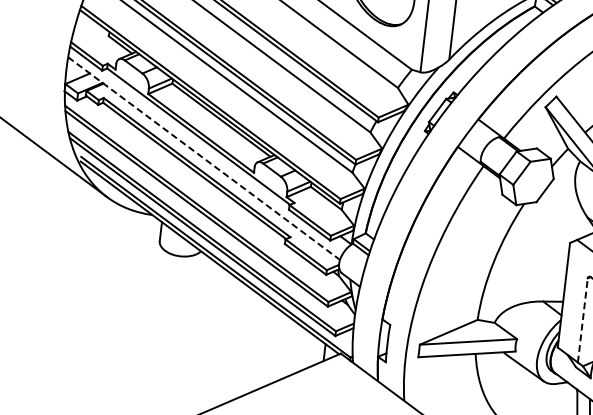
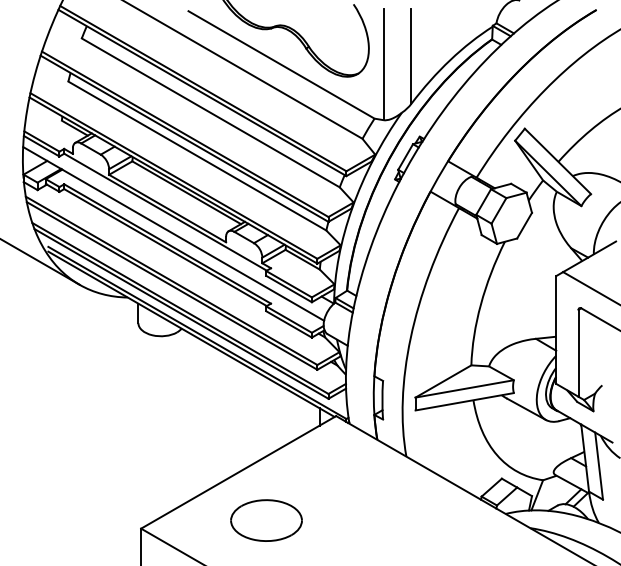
line: (204, 158) -> (173, 233), dashed -> solid
line: (582, 319) -> (578, 352), dashed -> solid

